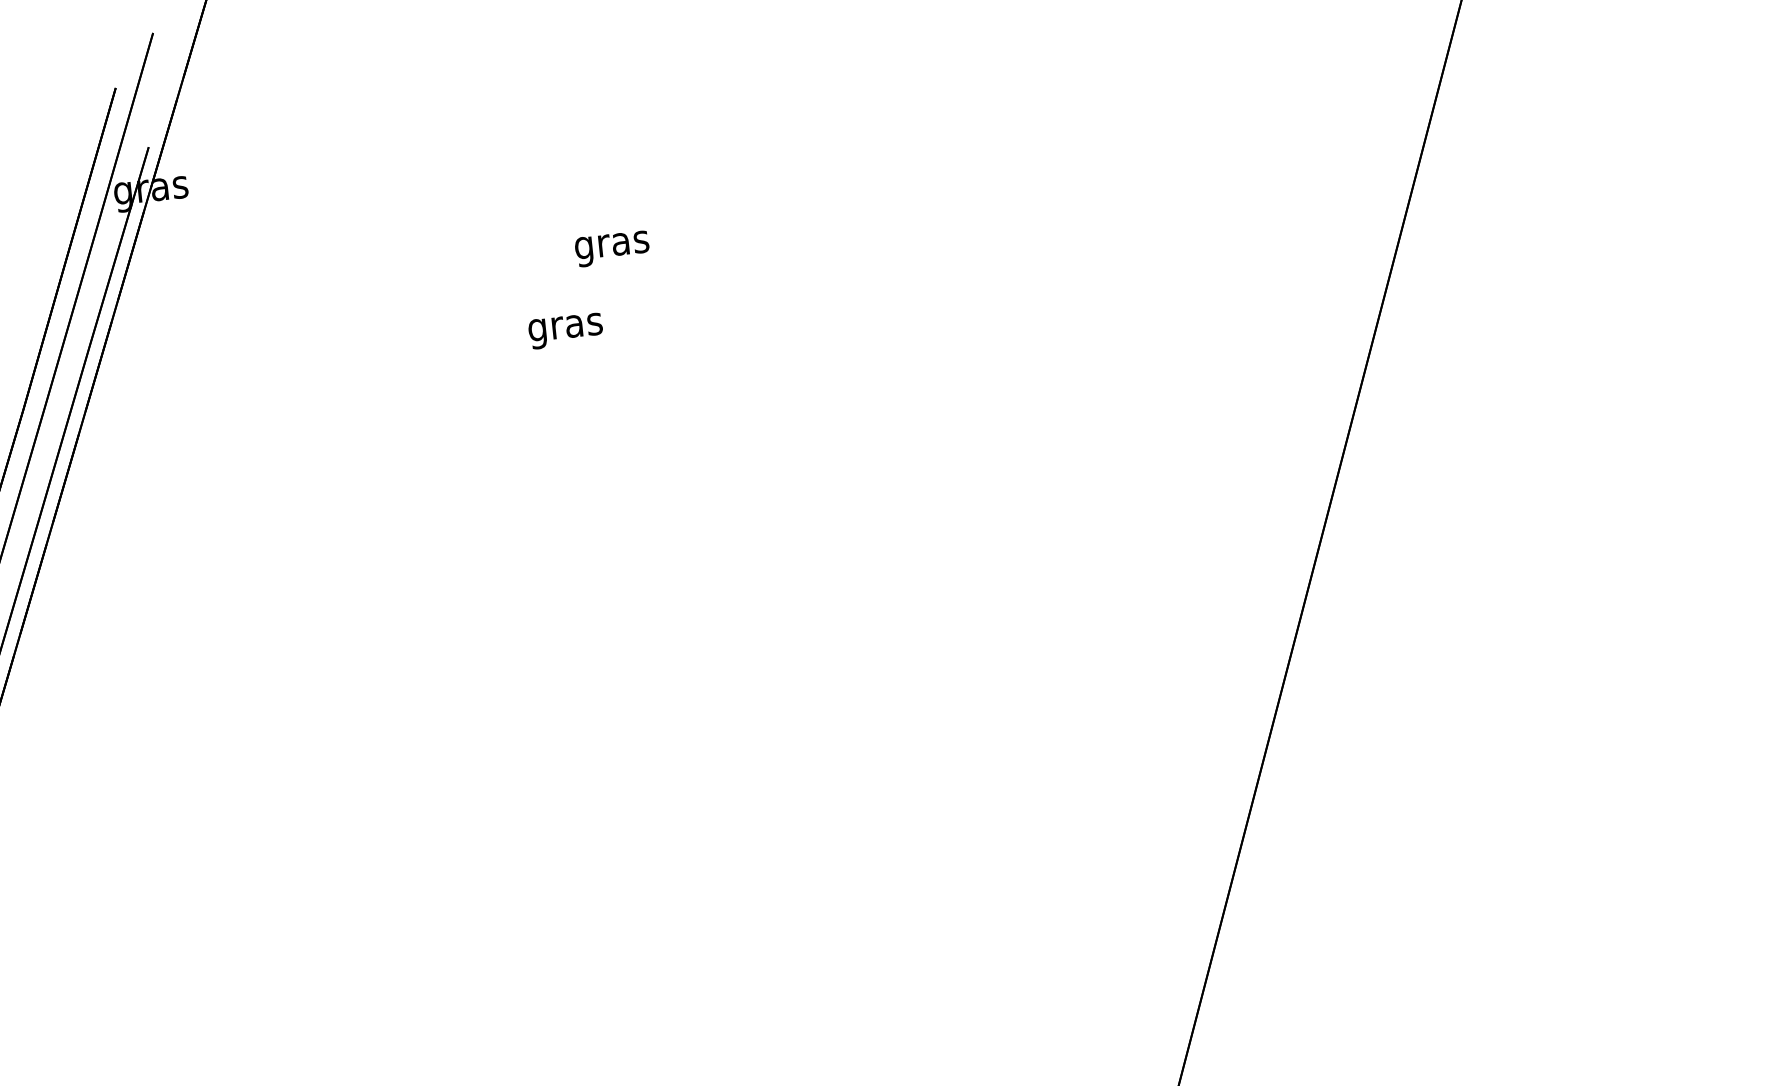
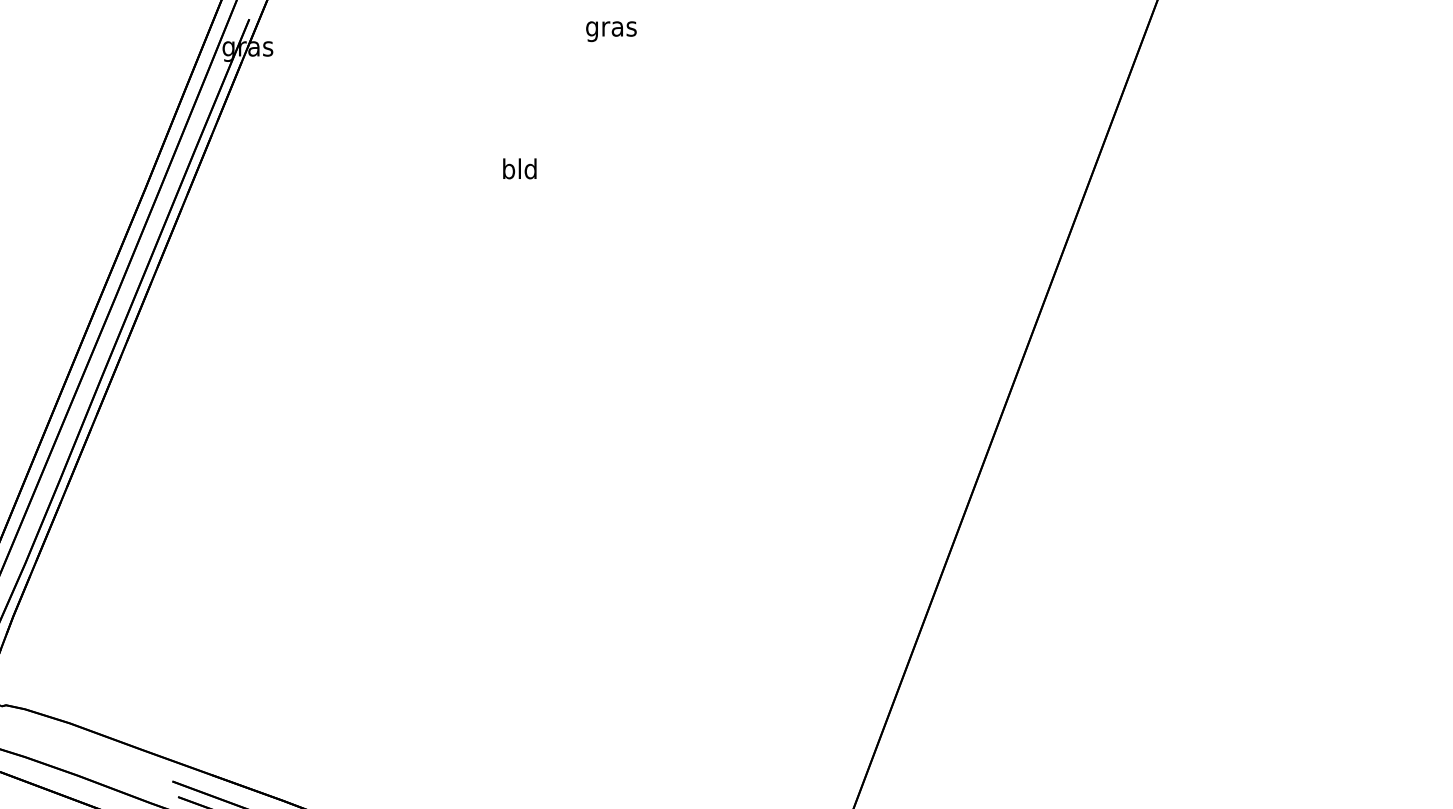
text: (612, 248) -> (611, 31), moved
text: (564, 327) -> (519, 171), gras -> bld

